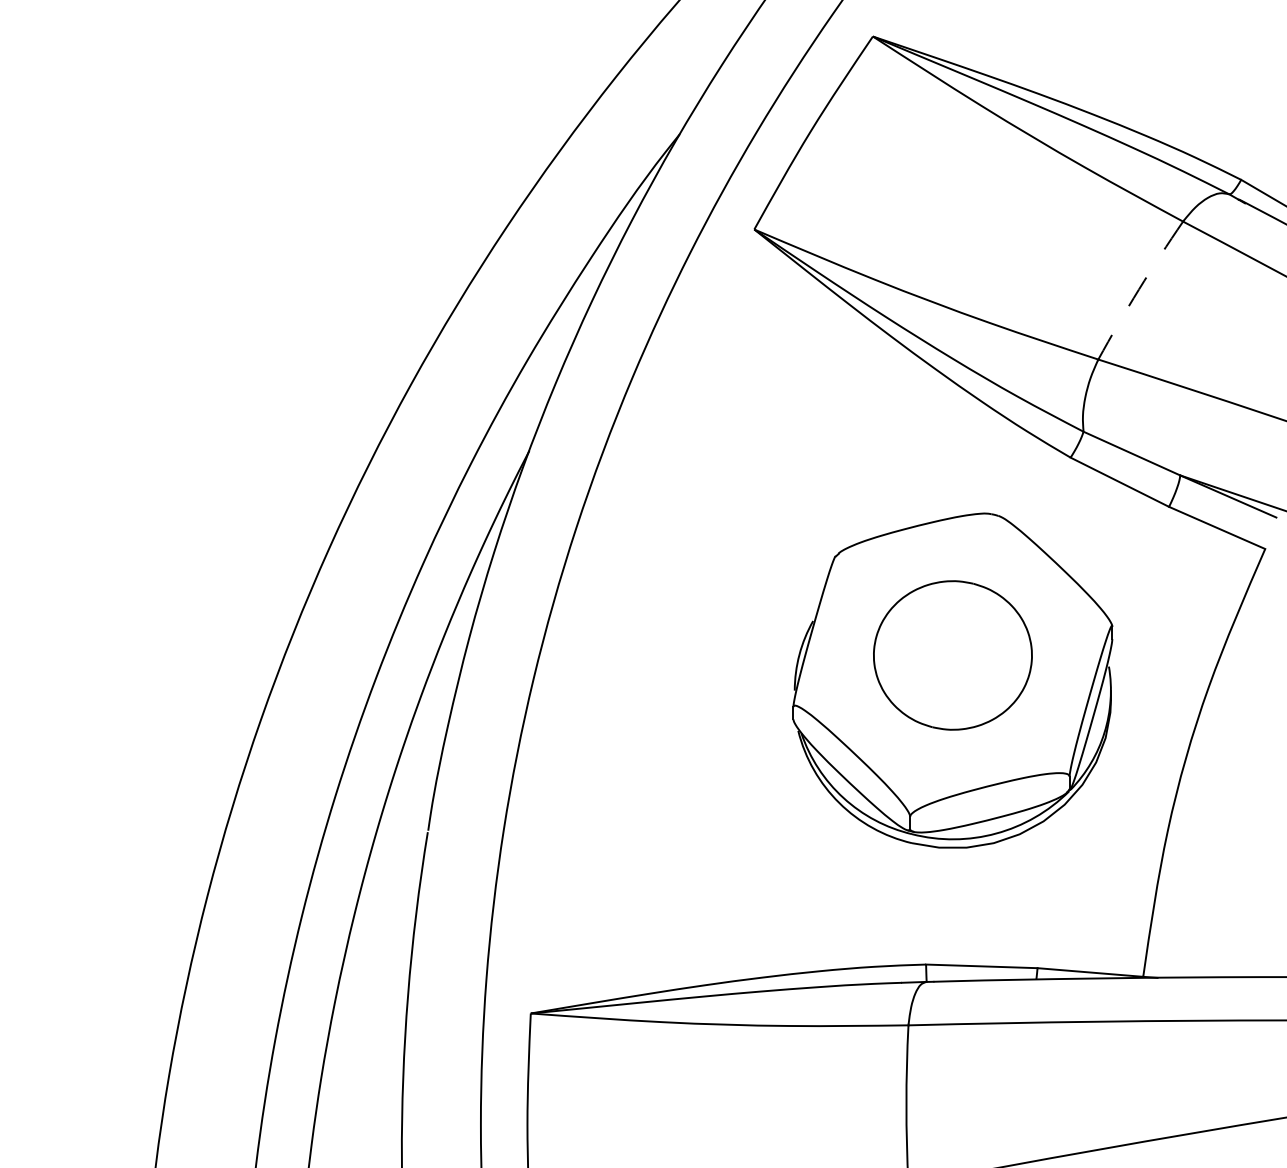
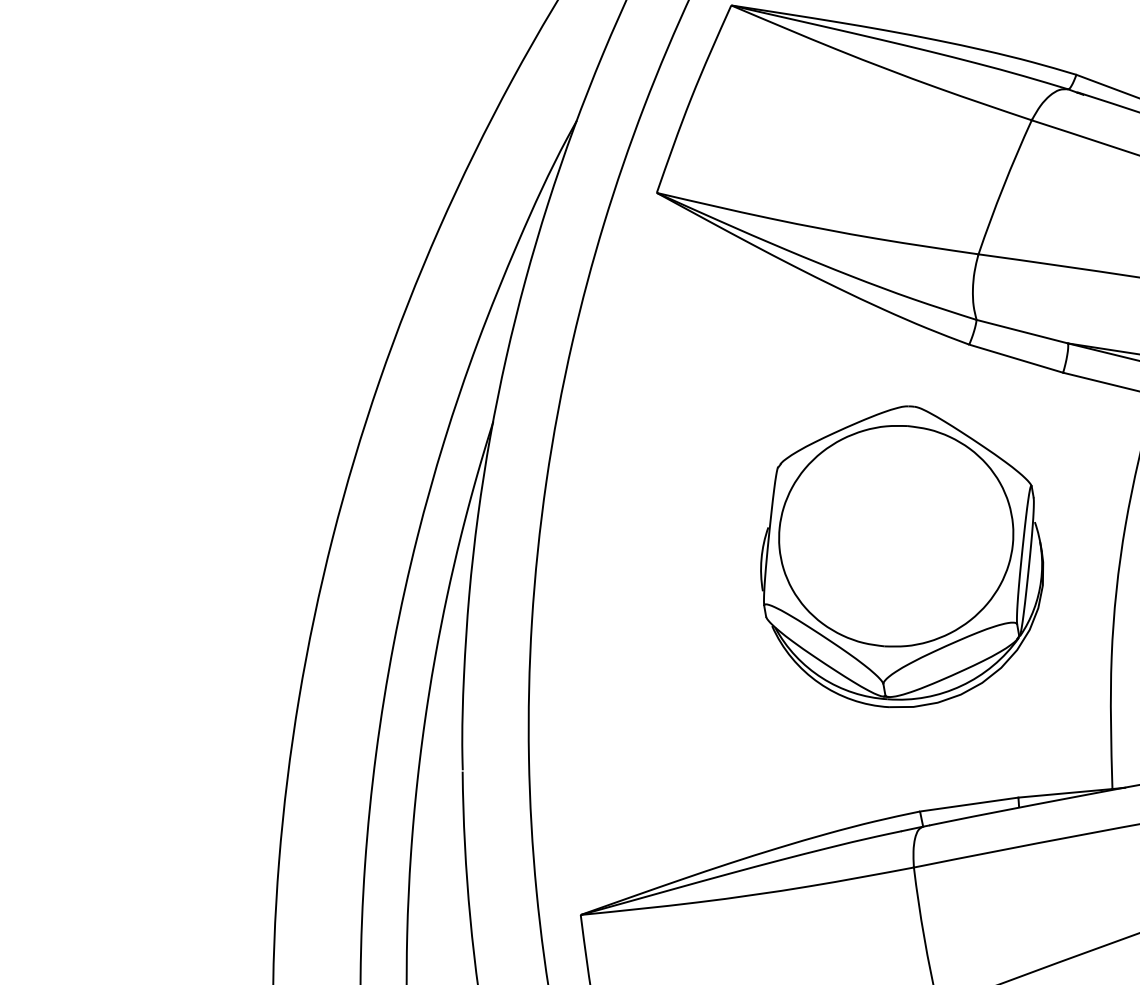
arc: (1139, 289) -> (1003, 186), dashed -> solid
part: (952, 655) -> (895, 536), size x1.67

